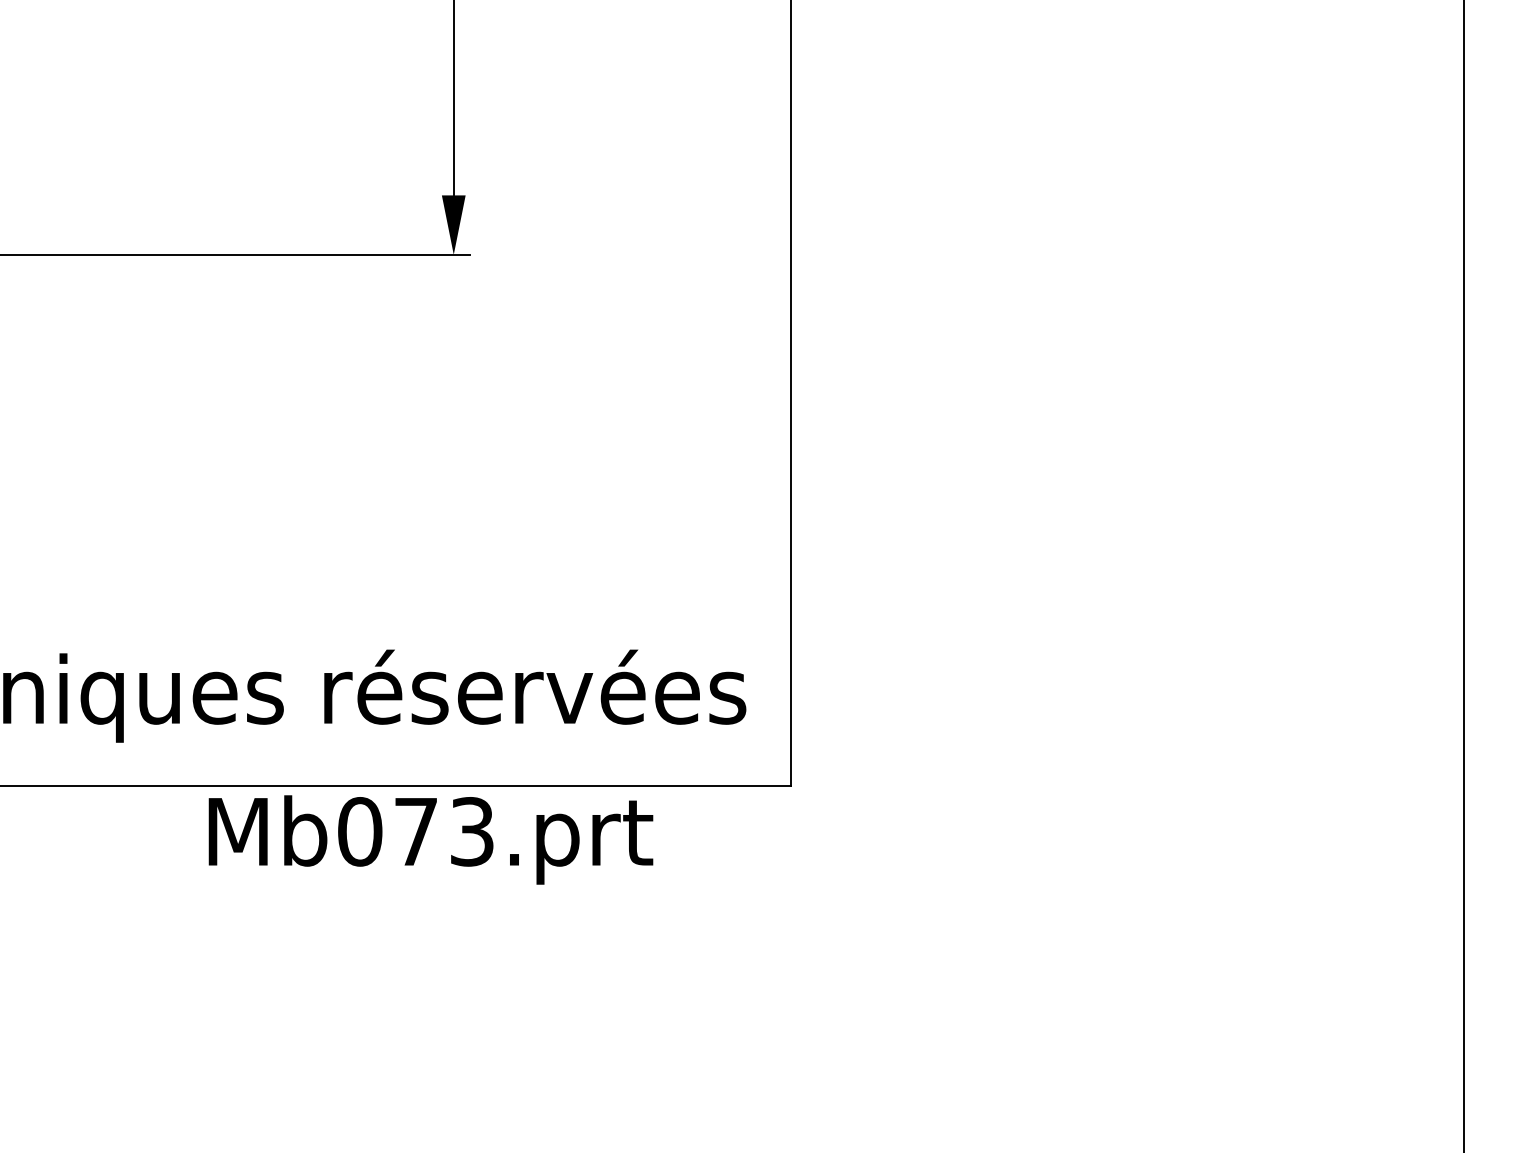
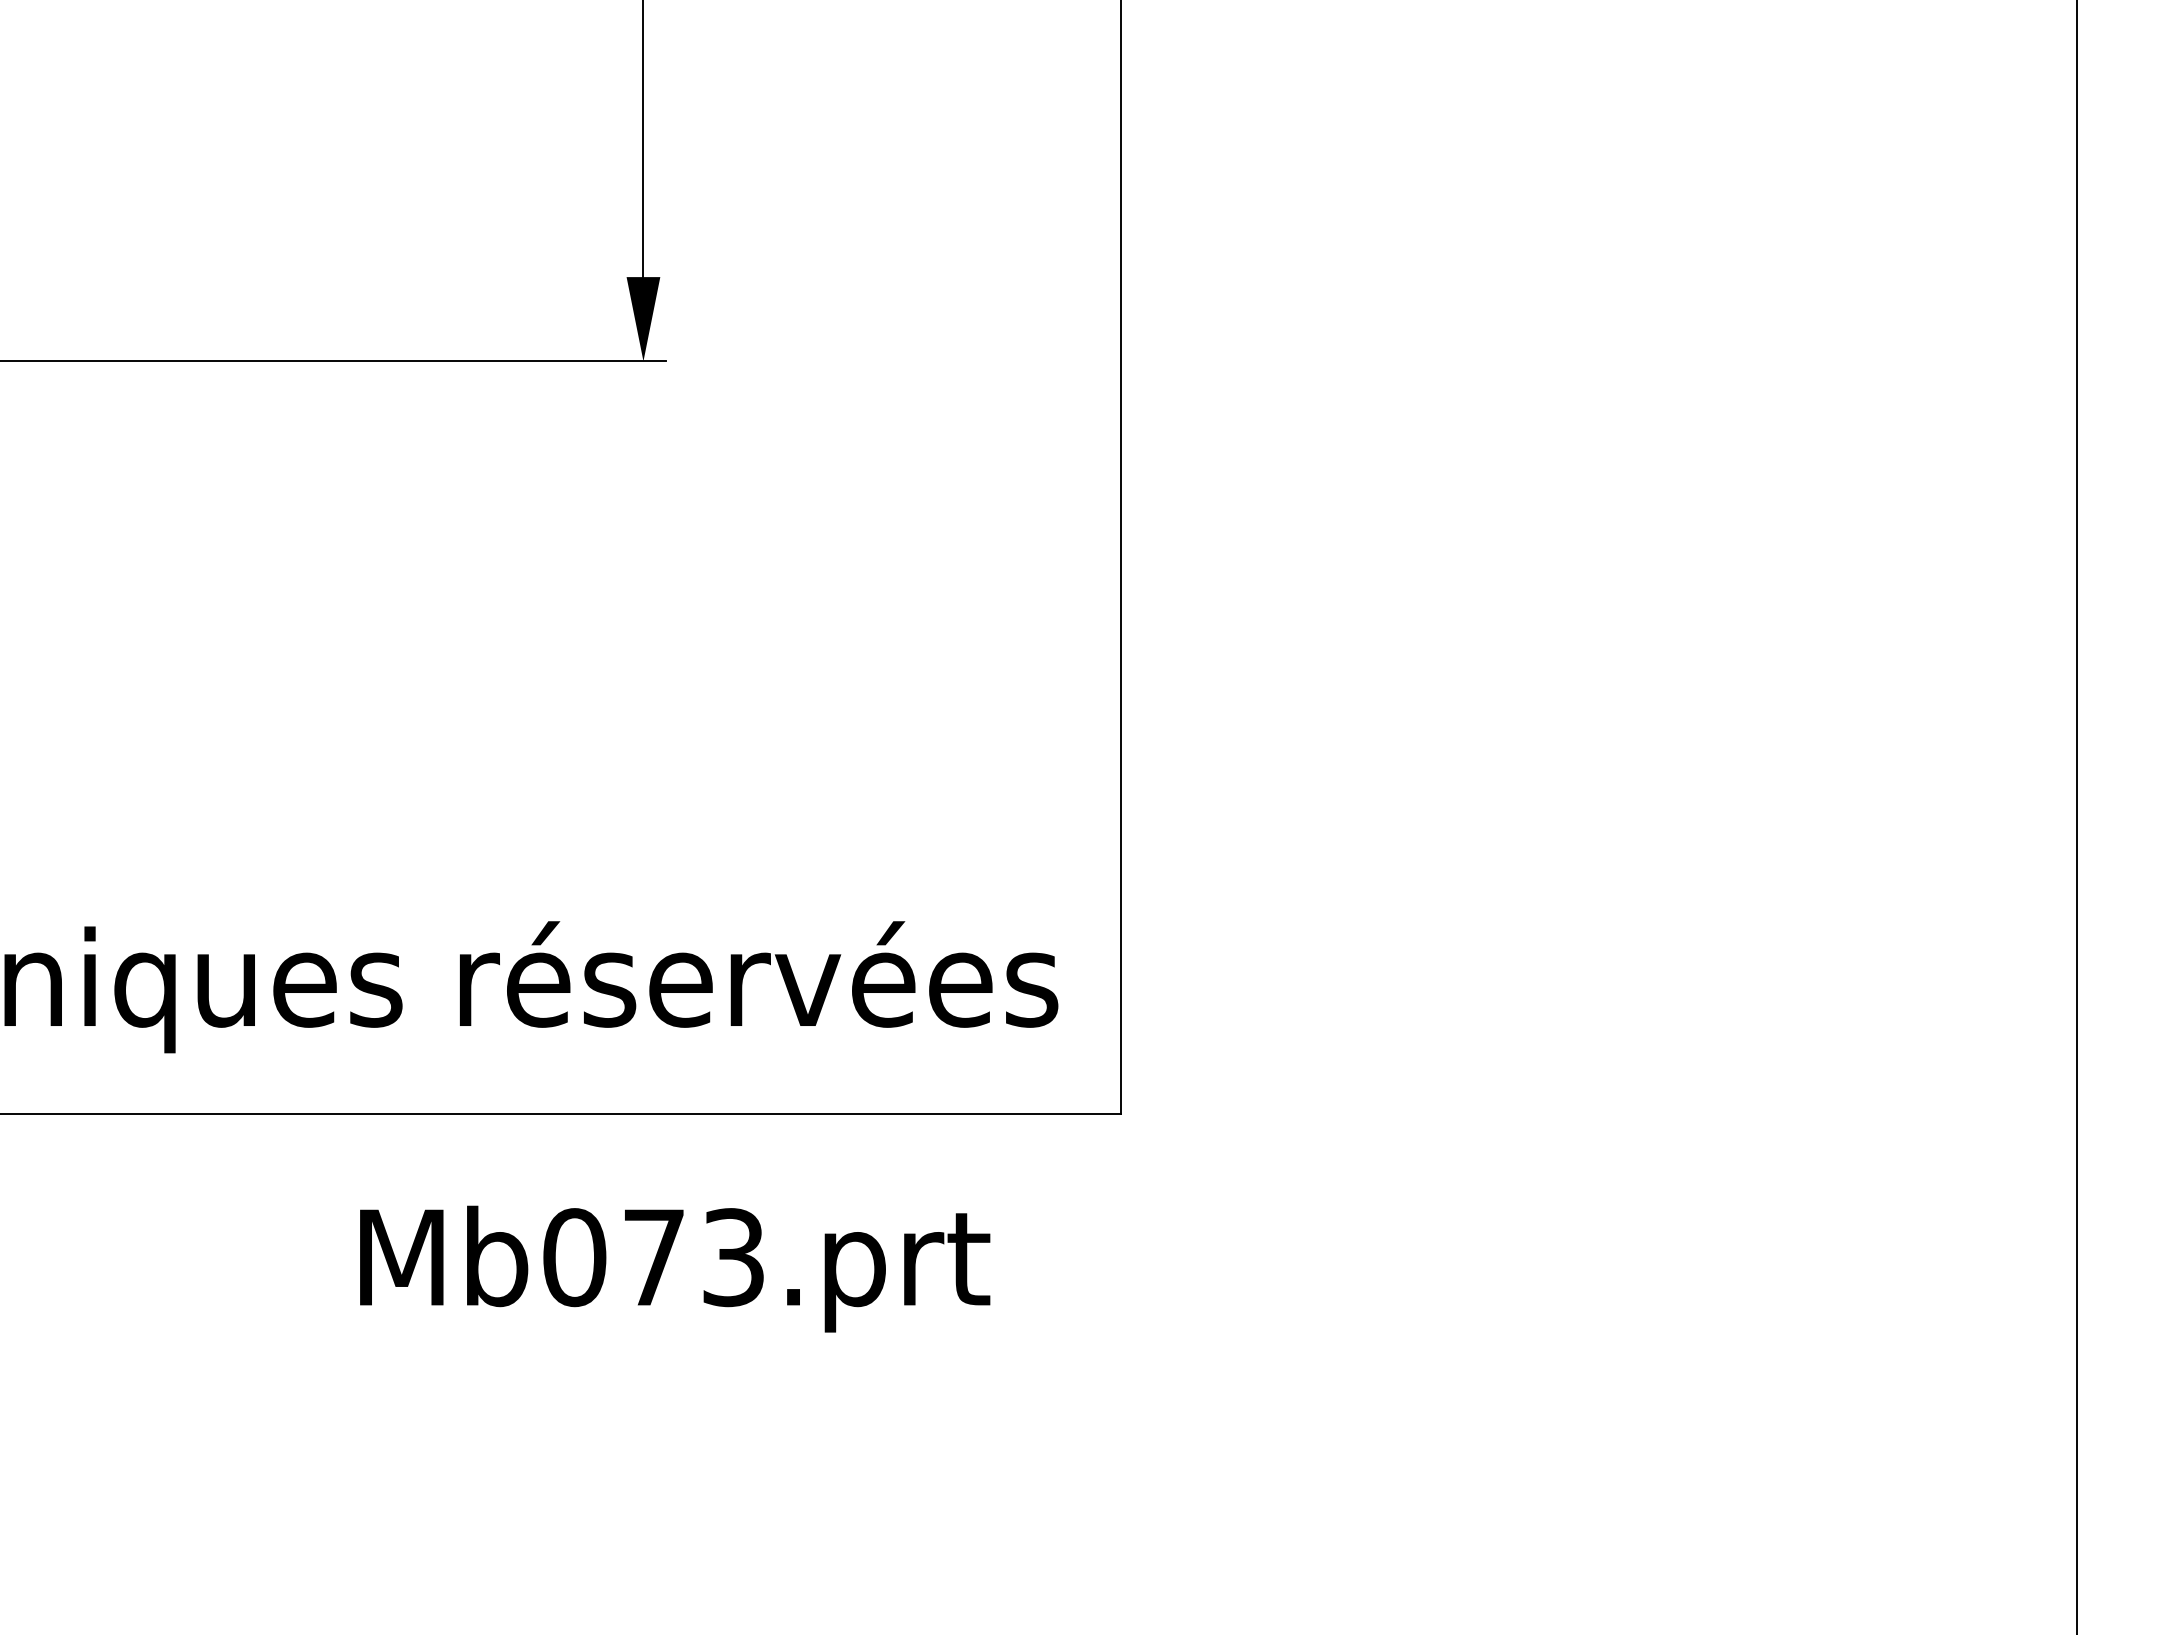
text: (431, 839) -> (675, 1268), moved

